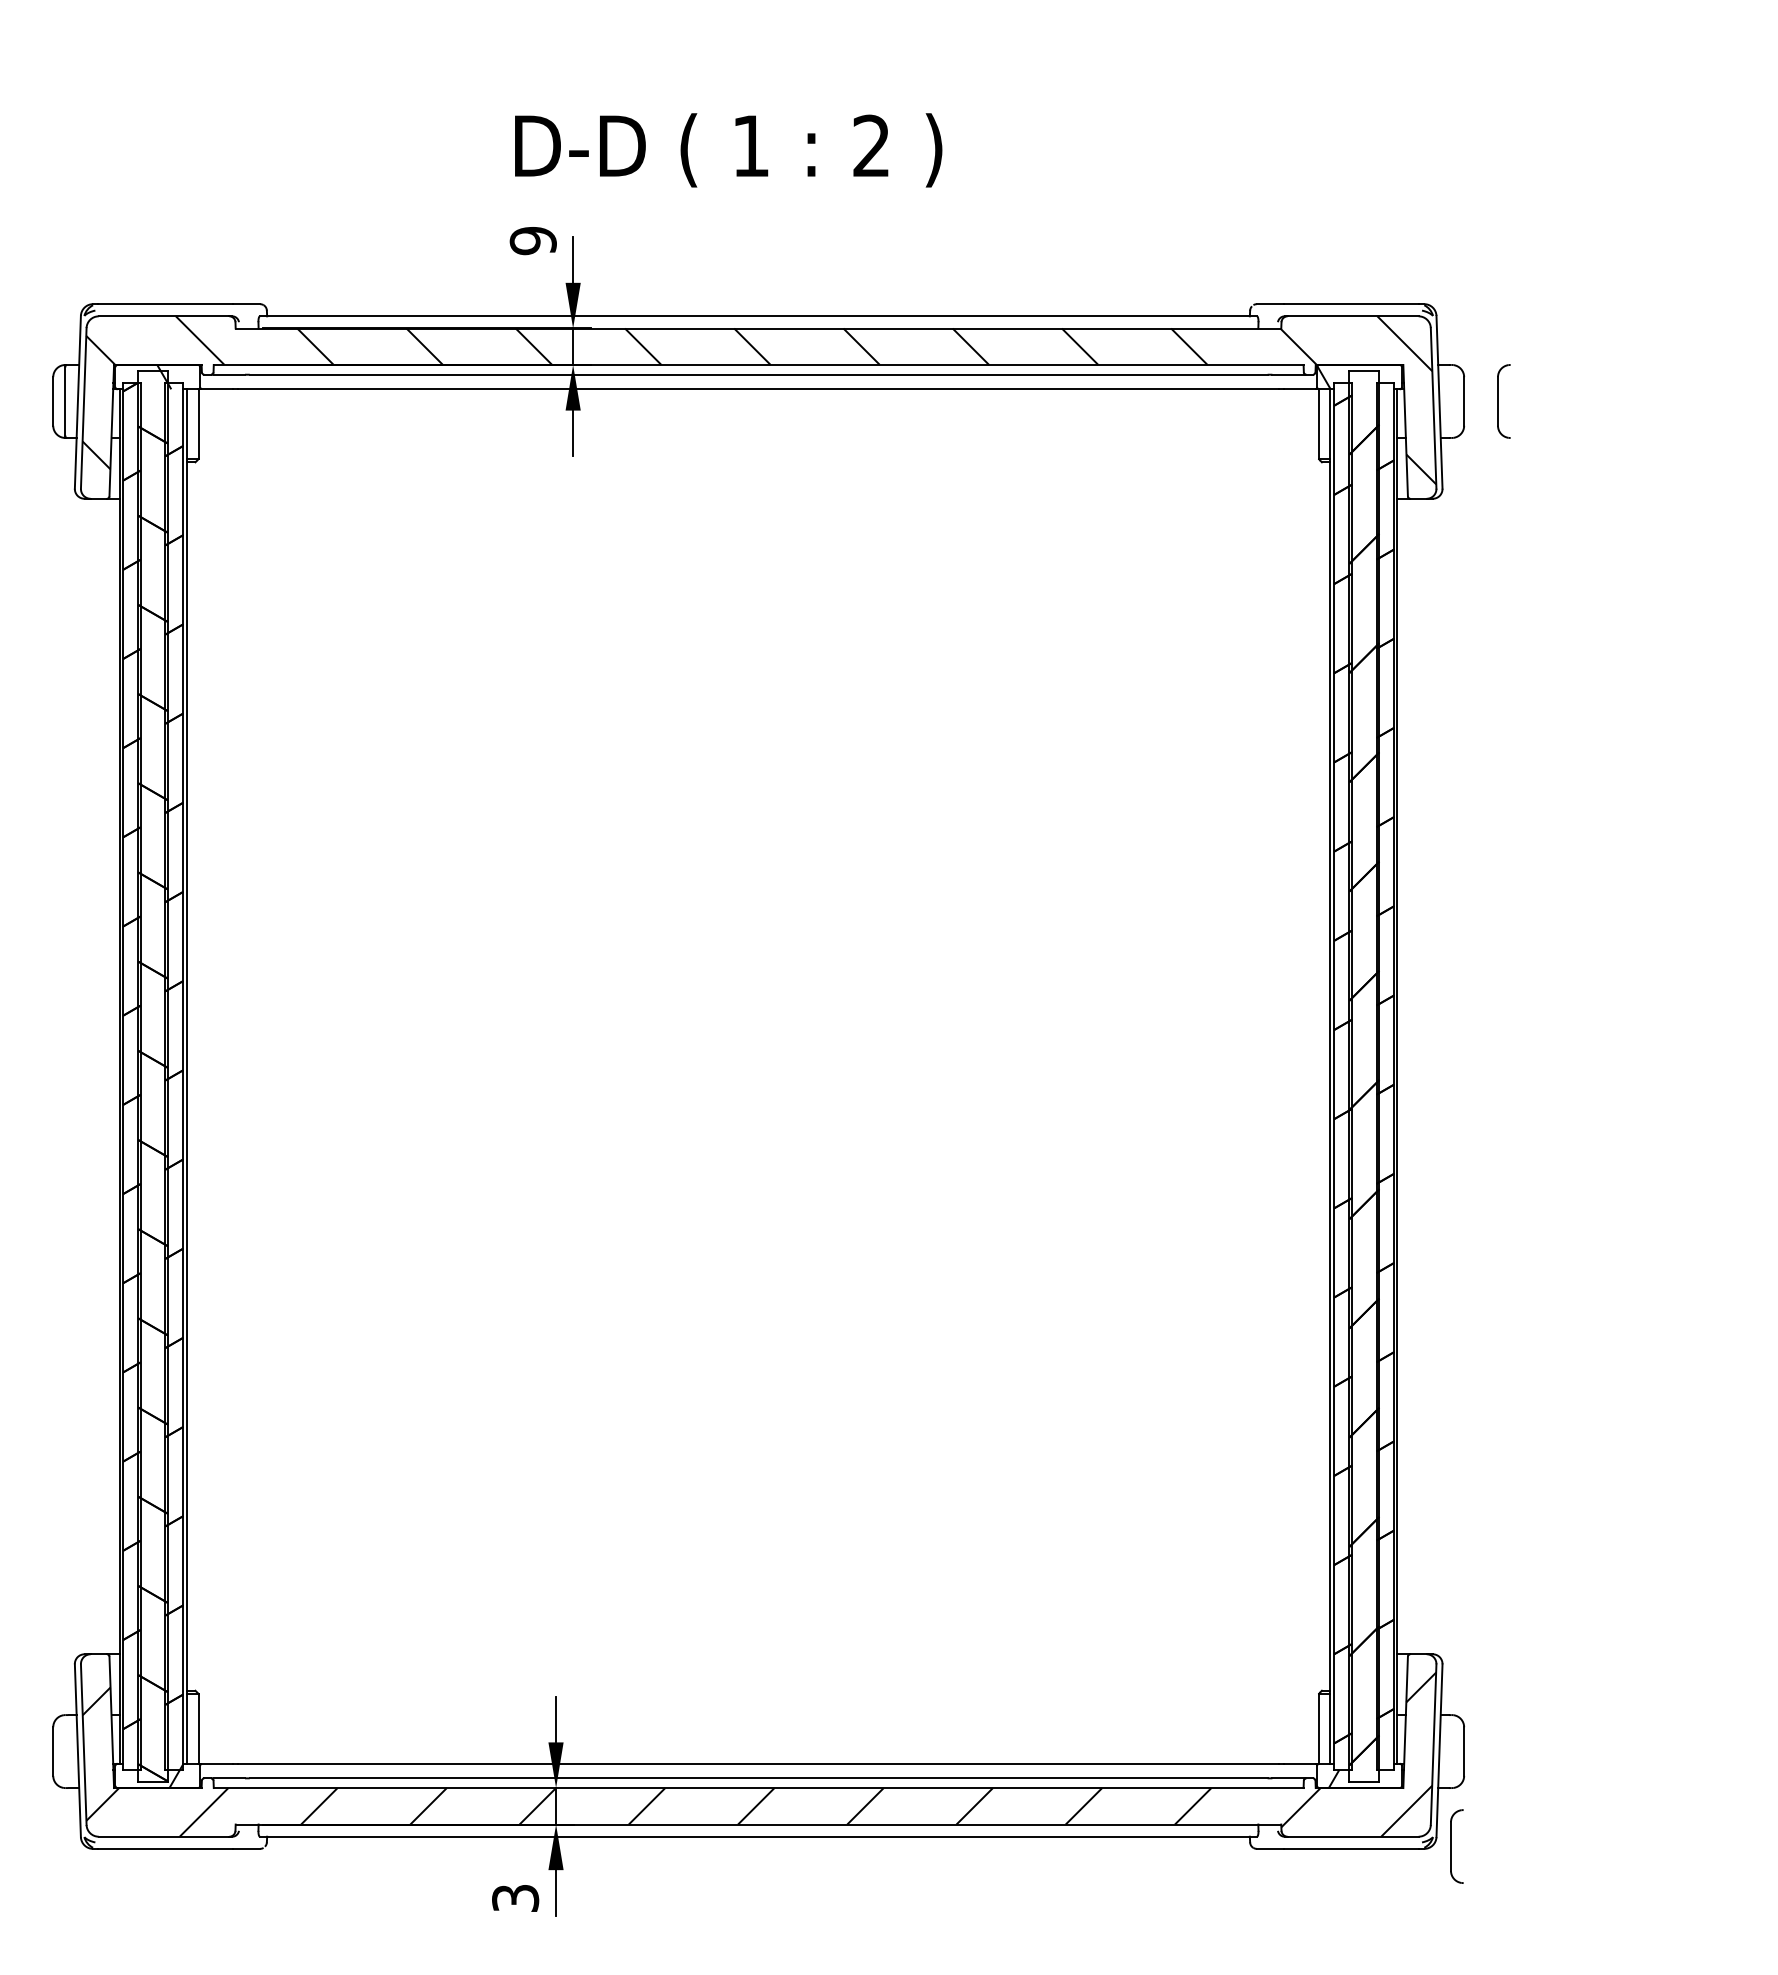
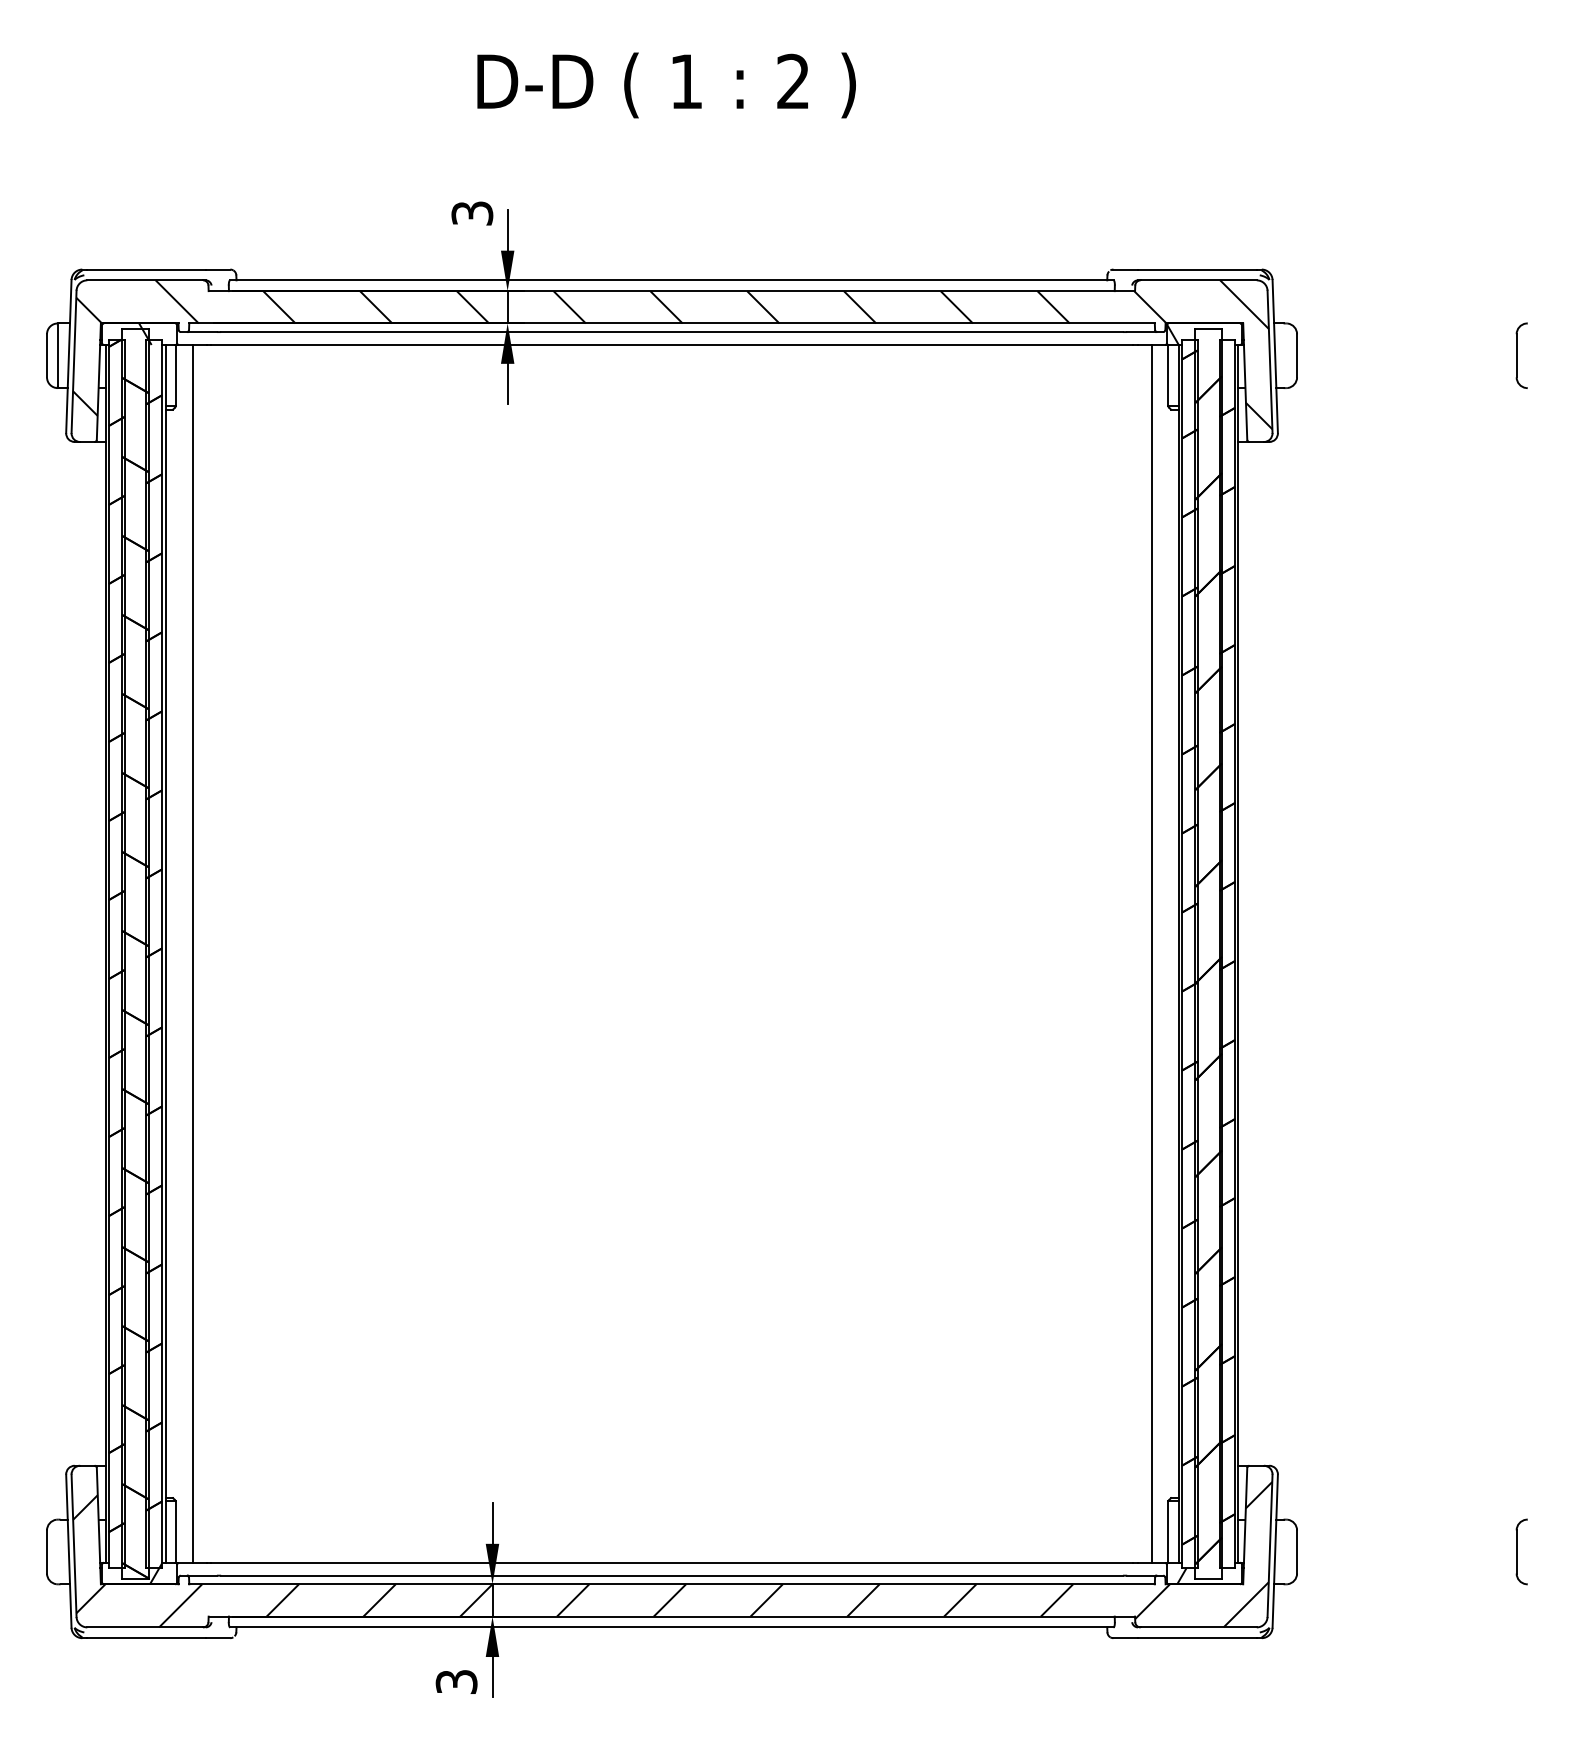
text: (728, 150) -> (666, 85), moved
text: (532, 241) -> (471, 214), 9 -> 3
part: (1503, 401) -> (1521, 355), moved
line: (217, 1076) -> (192, 953), added
line: (1299, 1076) -> (1151, 953), added
part: (1456, 1846) -> (1521, 1551), moved

